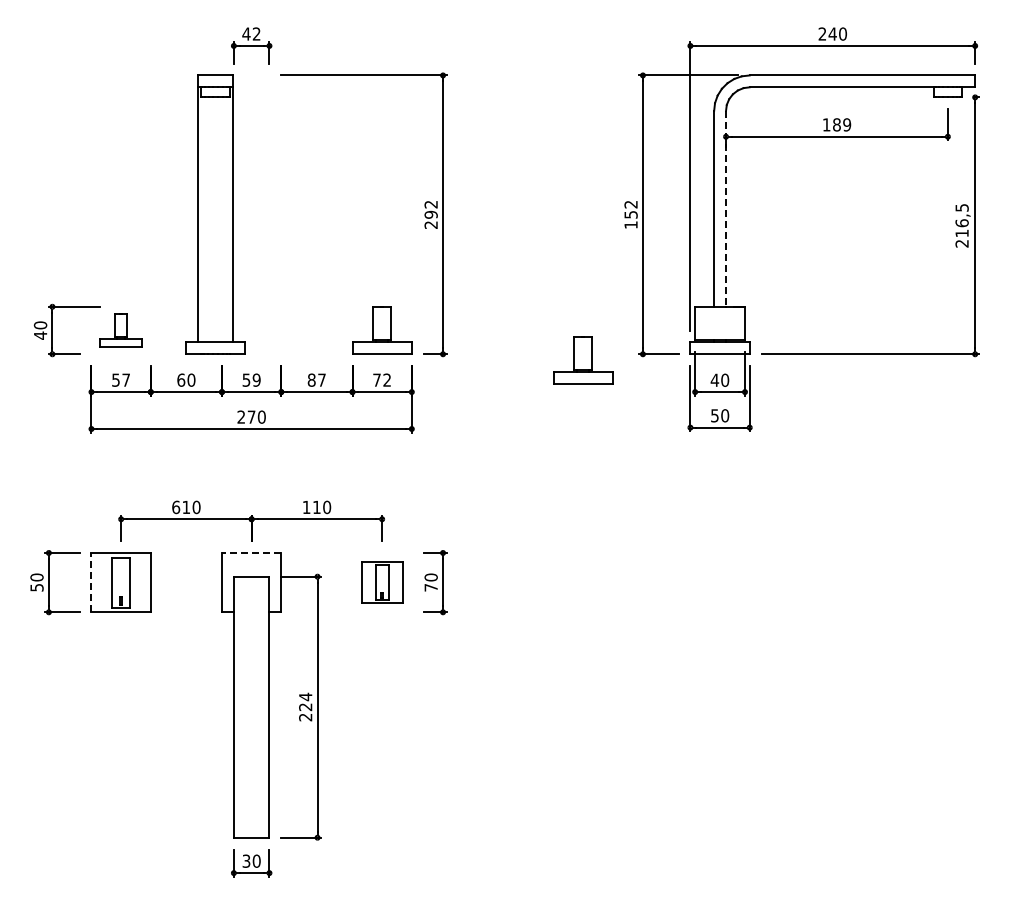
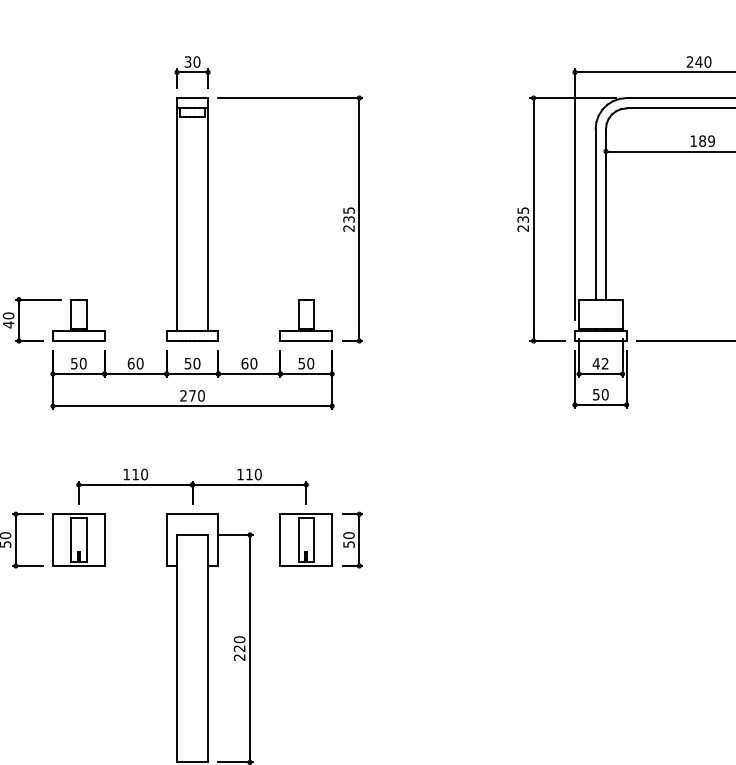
text: (251, 33) -> (192, 61), 42 -> 30
line: (726, 208) -> (606, 214), dashed -> solid
text: (430, 209) -> (348, 214), 292 -> 235
part: (215, 214) -> (192, 219), moved
text: (630, 214) -> (522, 219), 152 -> 235
part: (120, 330) -> (78, 320), size x1.43
part: (583, 360) -> (481, 346), removed
text: (126, 379) -> (83, 363), 57 -> 50
text: (256, 379) -> (196, 363), 59 -> 50
text: (316, 379) -> (249, 363), 87 -> 60
text: (382, 379) -> (306, 363), 72 -> 50
text: (725, 379) -> (605, 363), 40 -> 42
text: (176, 507) -> (127, 474), 610 -> 110
line: (251, 552) -> (192, 513), dashed -> solid
line: (91, 582) -> (52, 539), dashed -> solid
part: (382, 582) -> (306, 539), size x1.43
text: (430, 587) -> (348, 544), 70 -> 50
text: (305, 696) -> (239, 639), 224 -> 220

